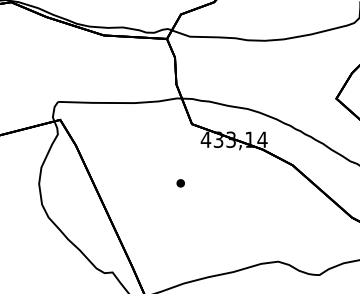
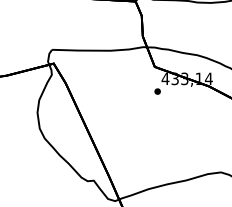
part: (180, 183) -> (157, 91), moved

